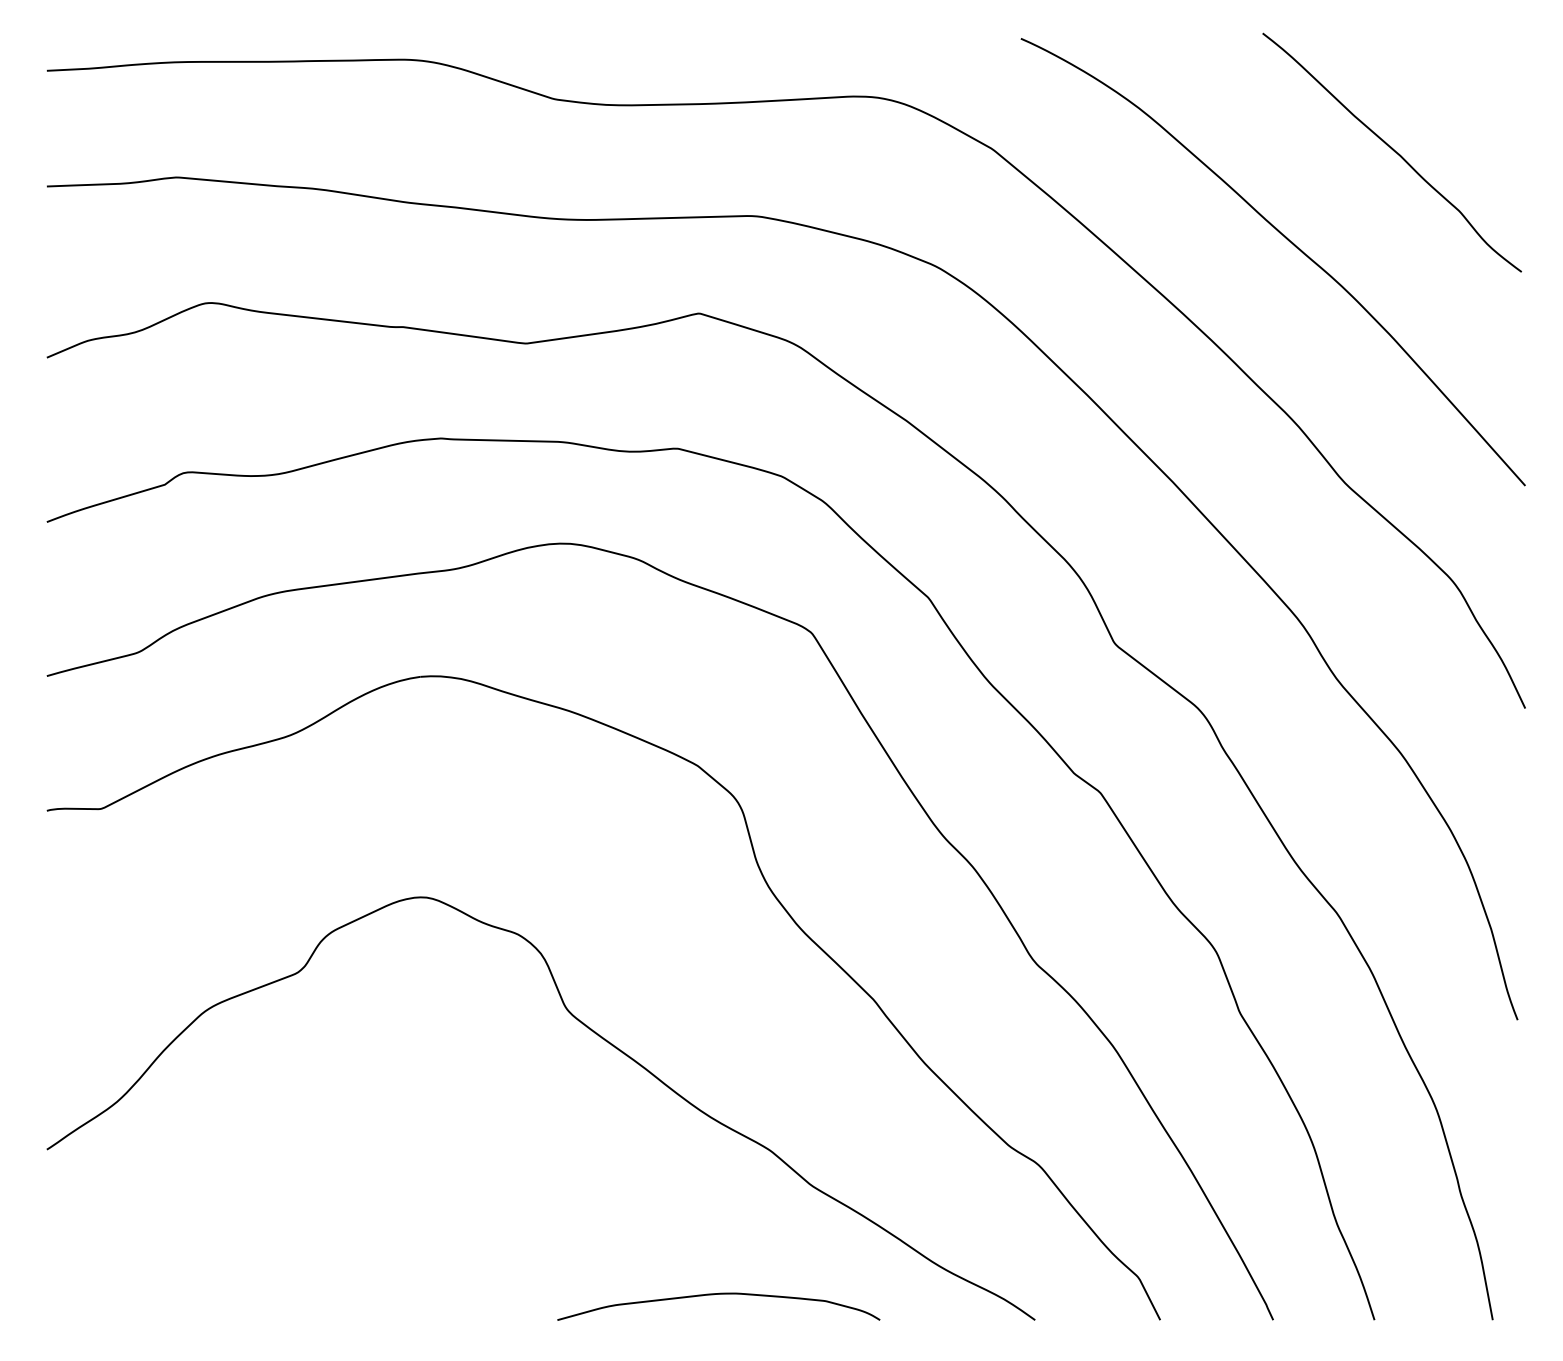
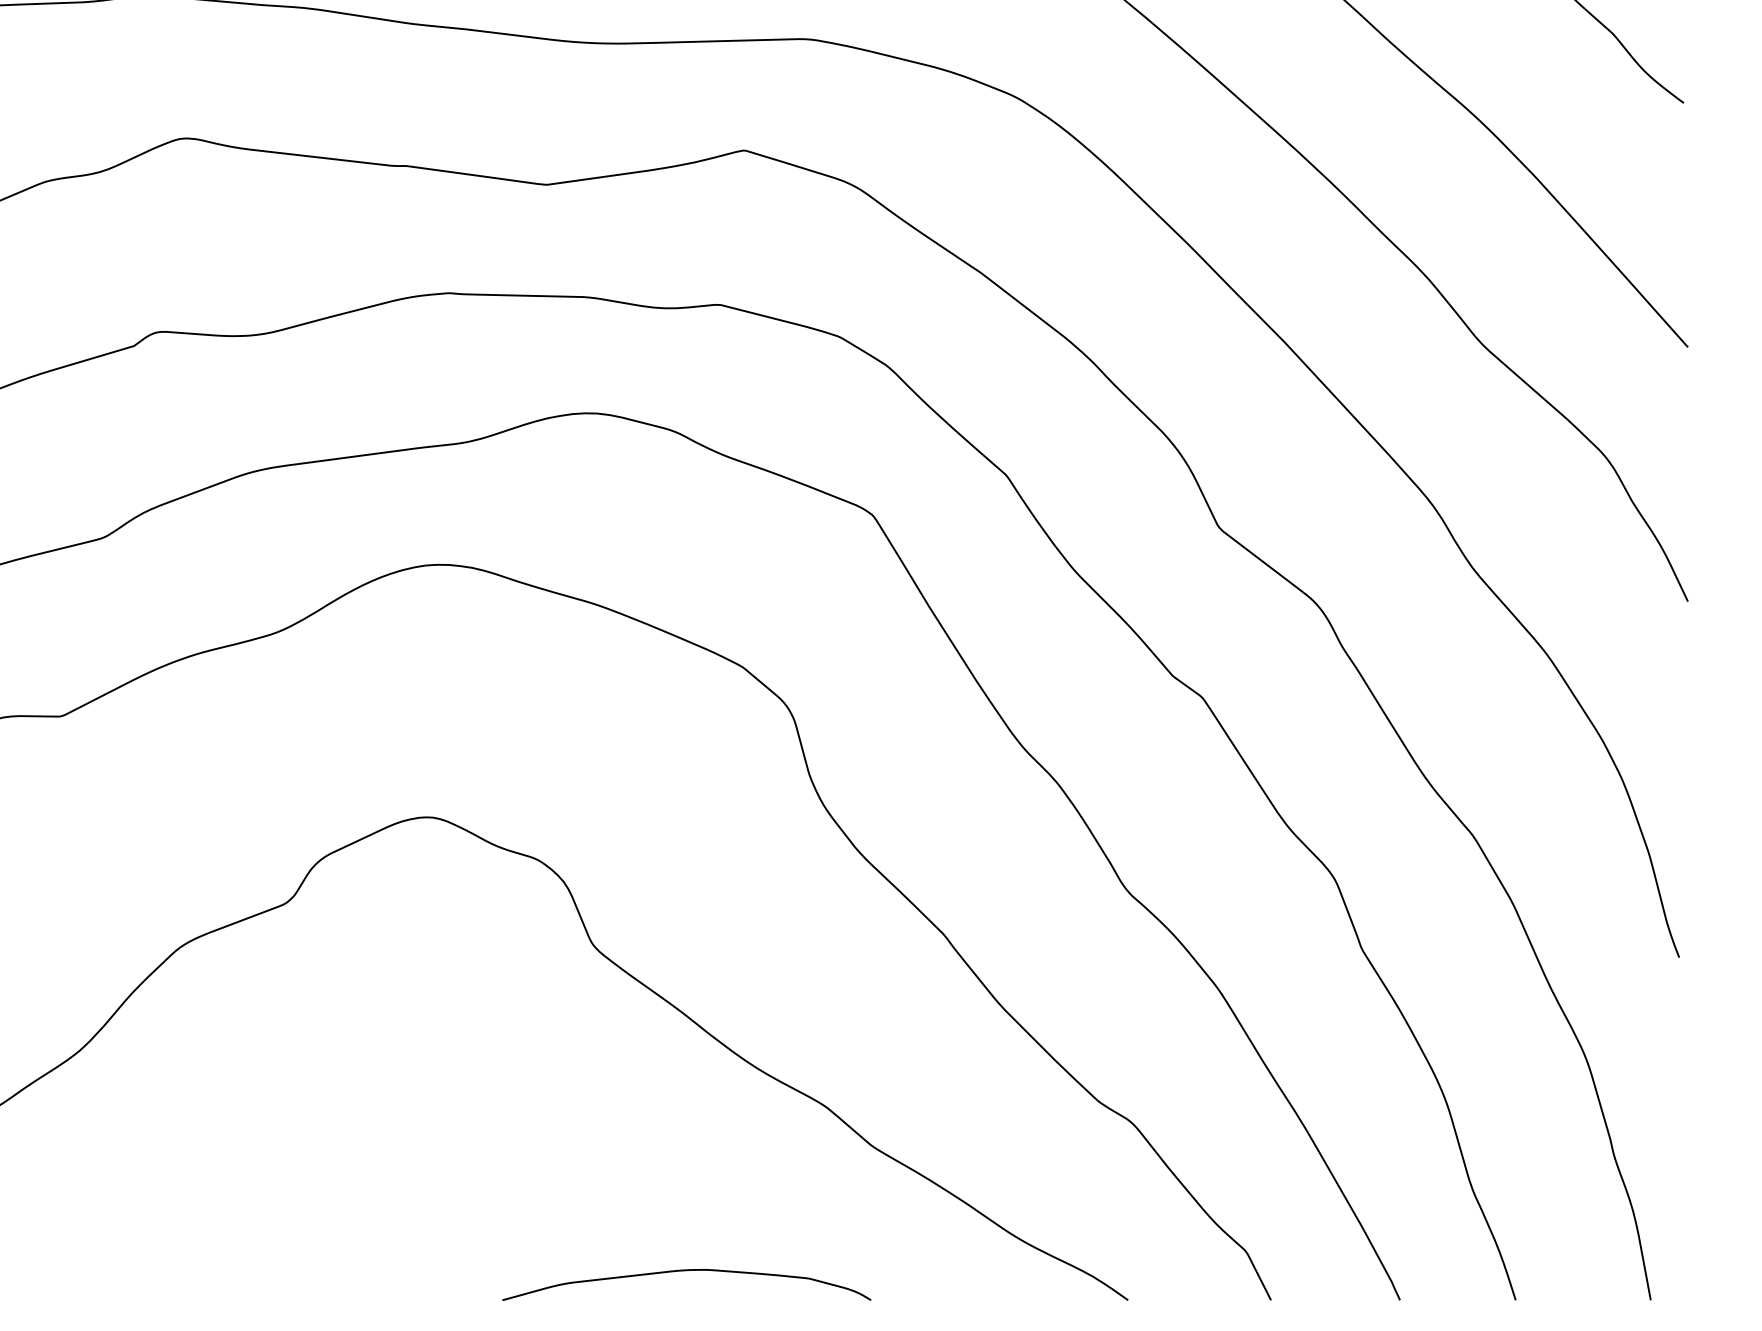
curve: (718, 1294) -> (686, 1270), moved

